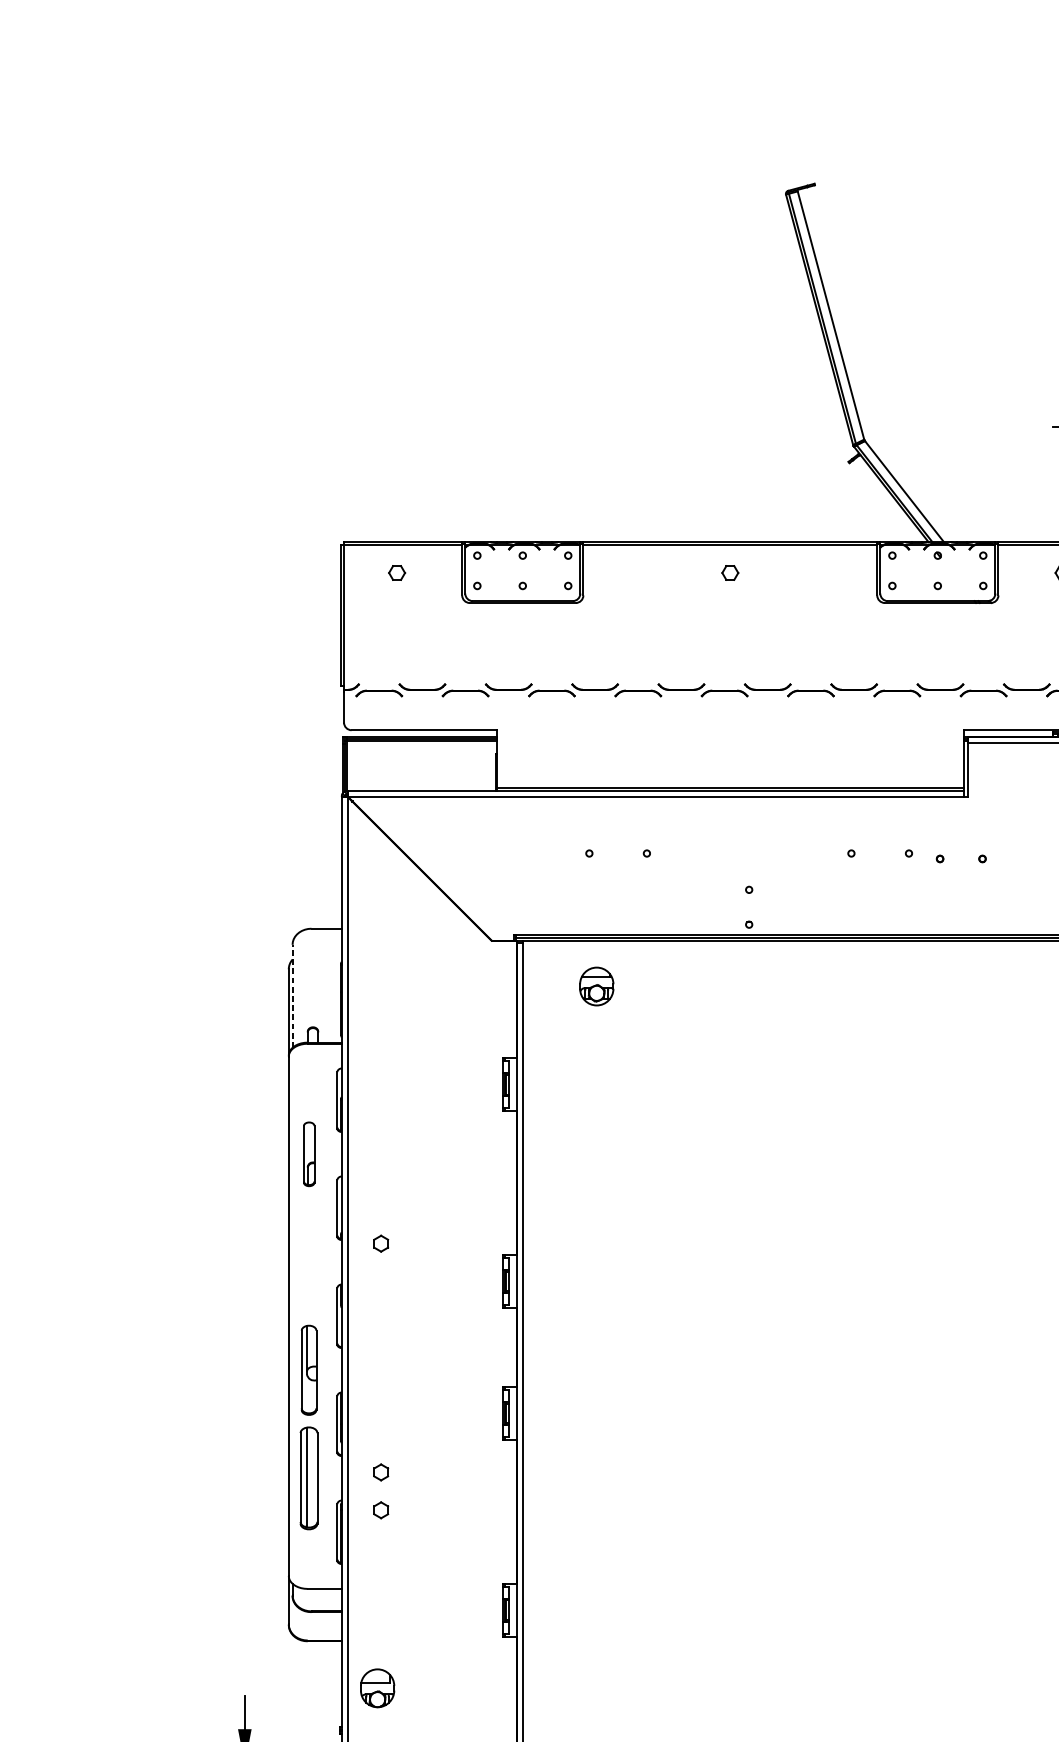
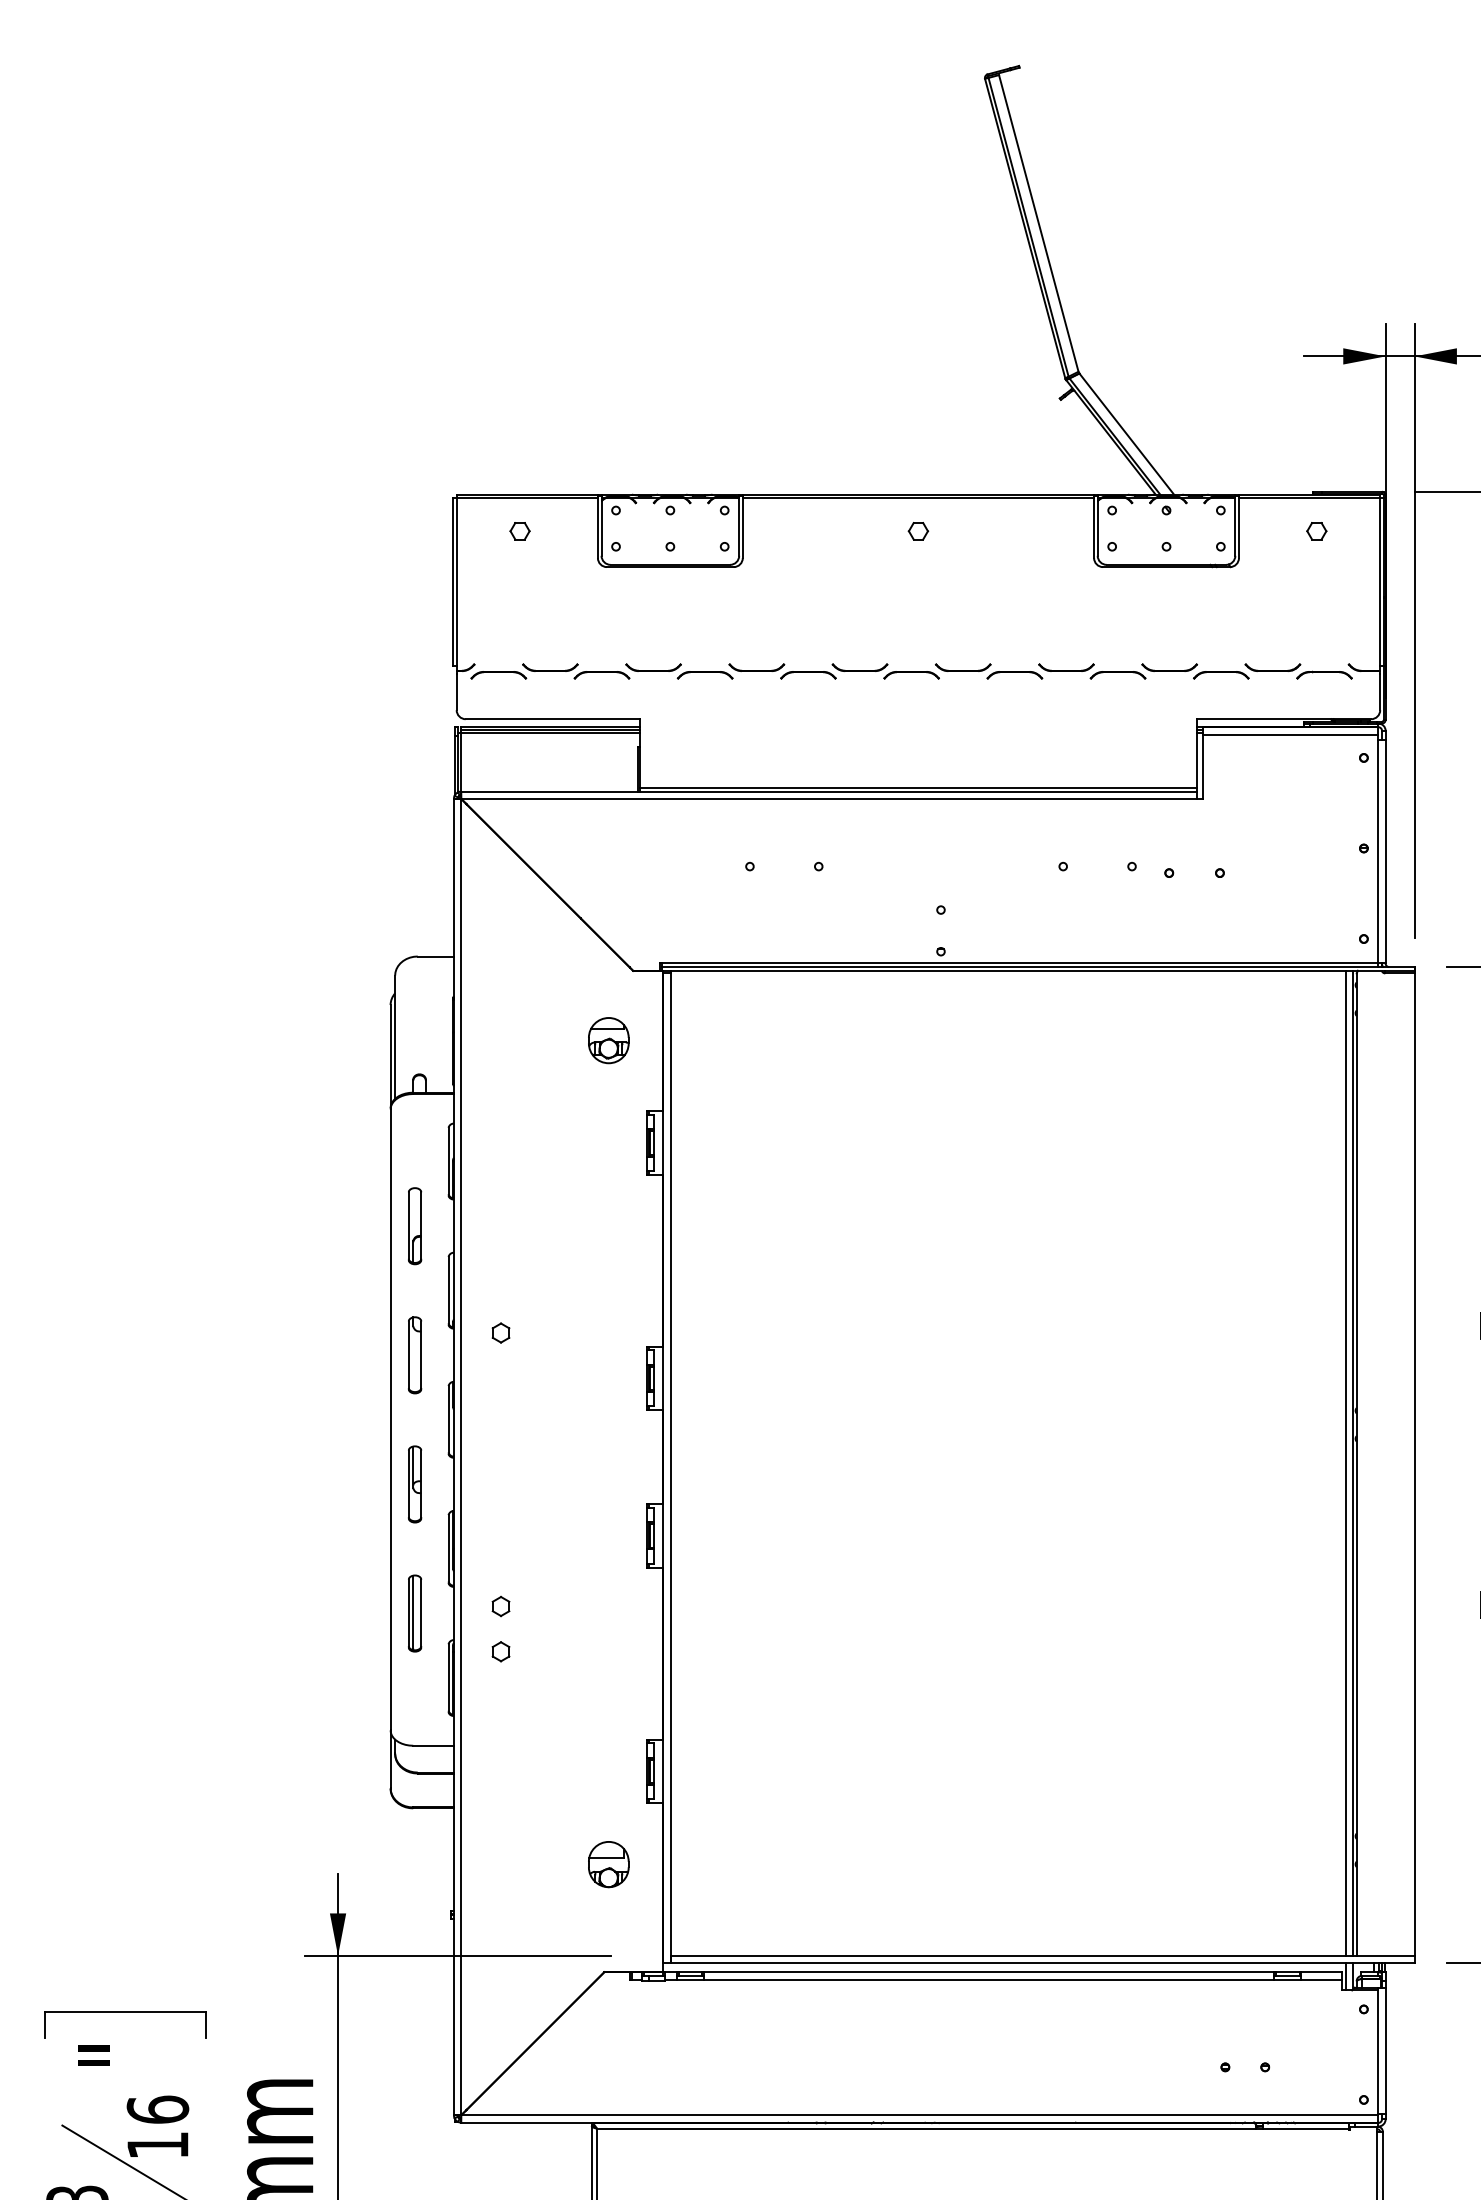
part: (596, 986) -> (608, 1040), moved
line: (292, 996) -> (395, 1037), dashed -> solid
part: (309, 1262) -> (415, 1355), added
part: (309, 1370) -> (415, 1484), size x0.71
part: (309, 1478) -> (415, 1613), size x0.62
part: (377, 1688) -> (608, 1864), moved

